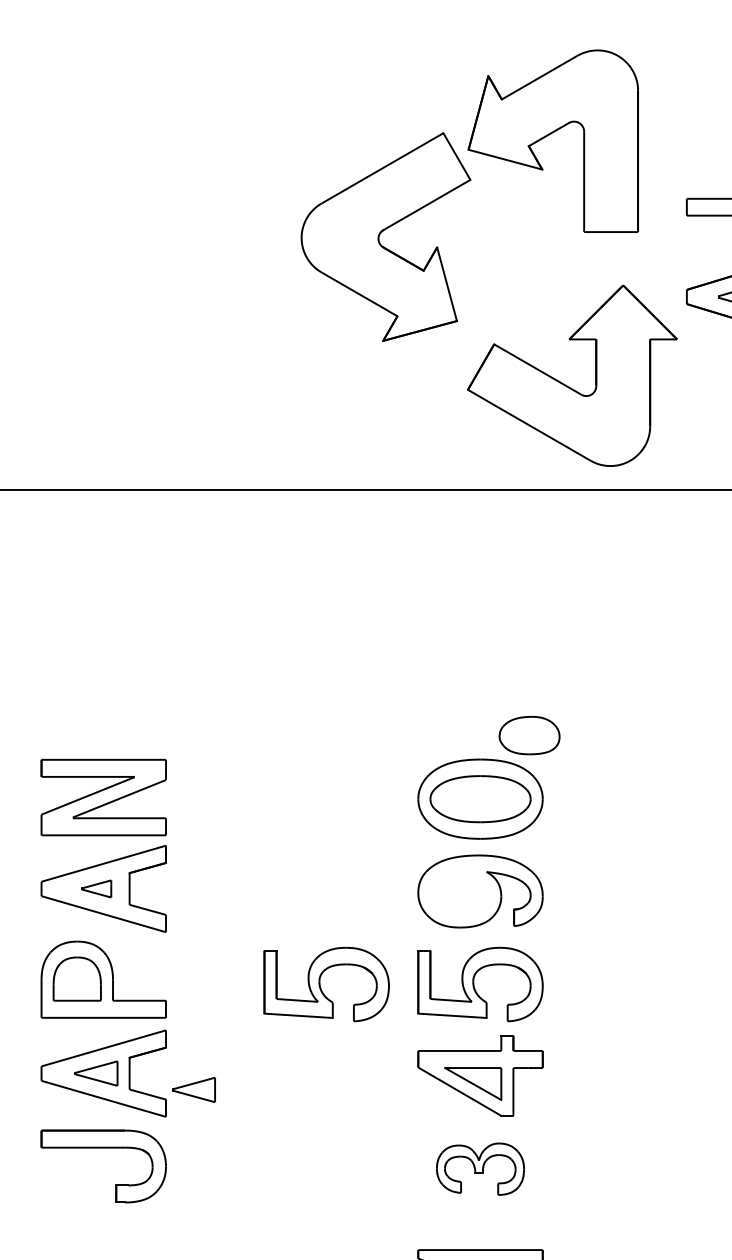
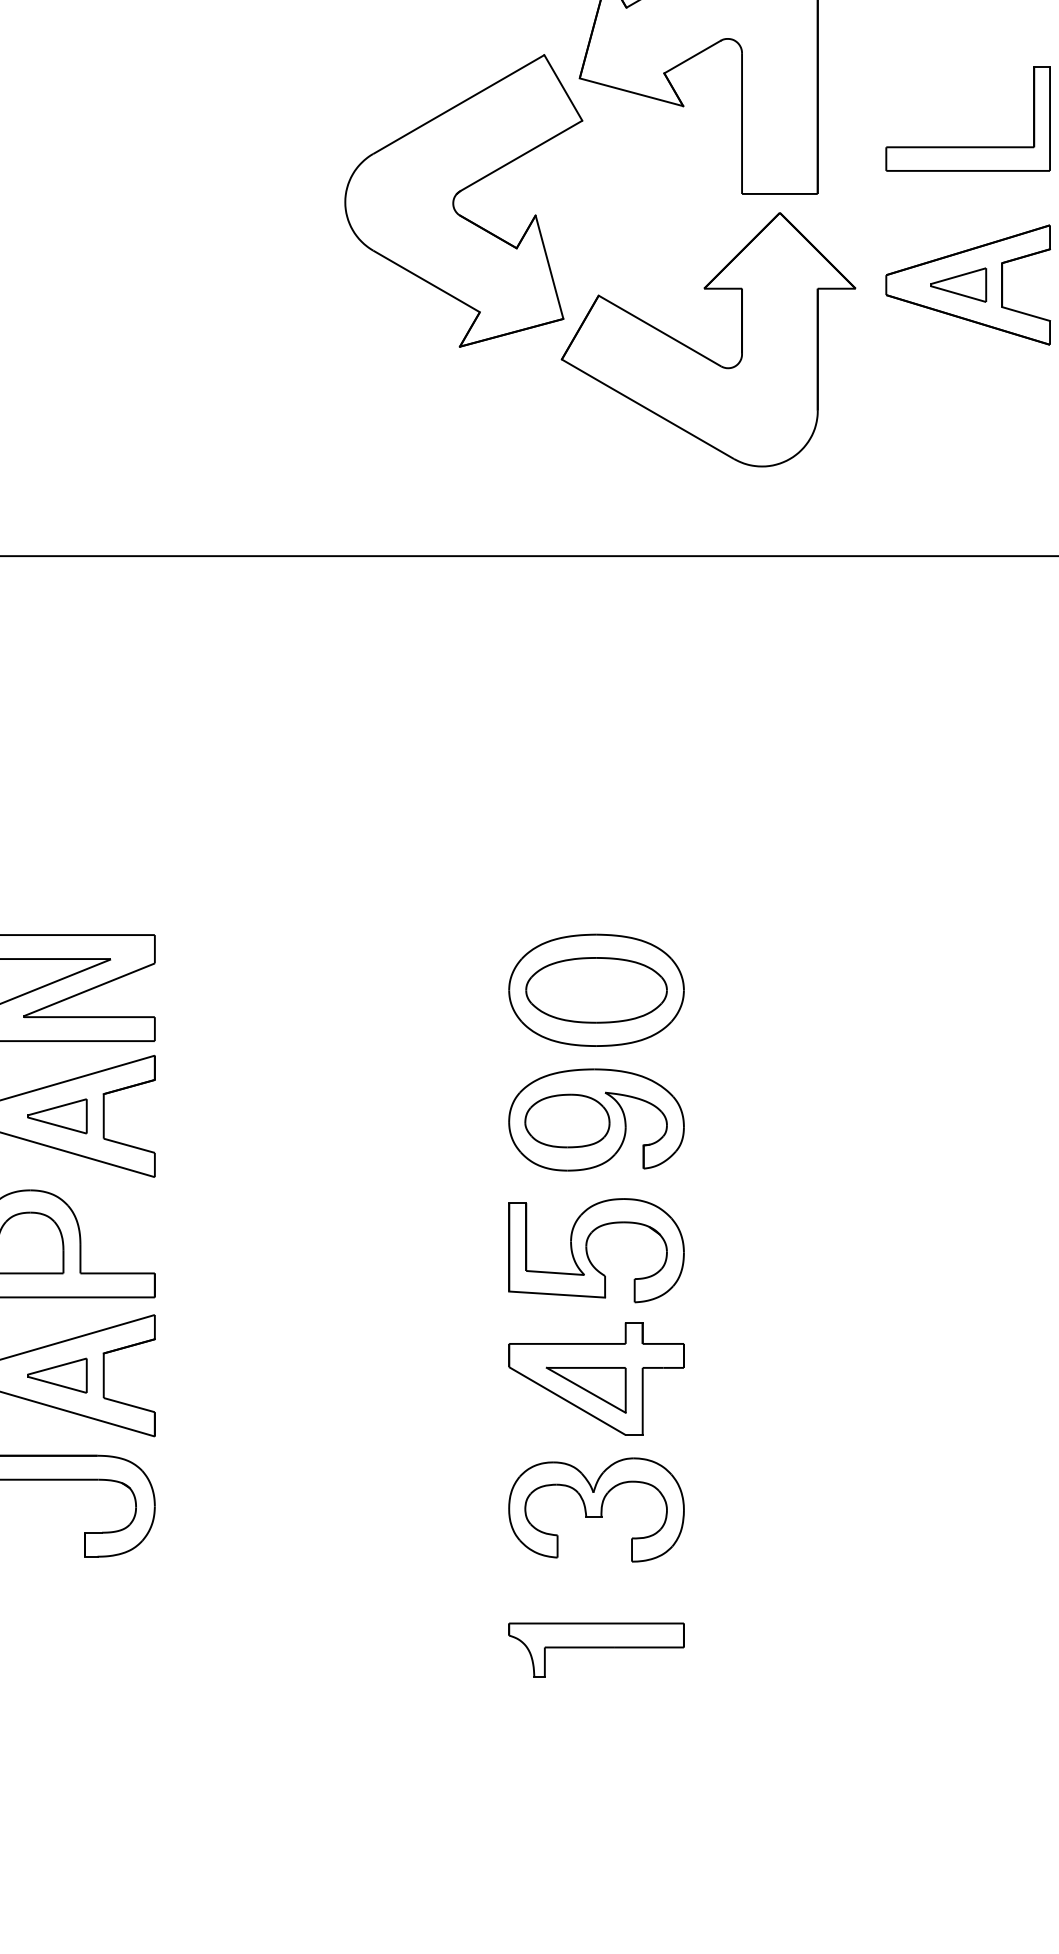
part: (567, 385) -> (701, 353), moved
part: (529, 735) -> (567, 1120), moved
part: (96, 889) -> (57, 1116), size x1.43
part: (320, 987) -> (372, 1254), removed
part: (194, 1089) -> (194, 1398), removed
part: (480, 1168) -> (596, 1509), size x1.43

